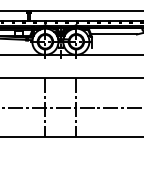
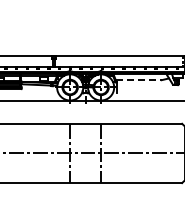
line: (113, 34) -> (138, 80), solid -> dashed

